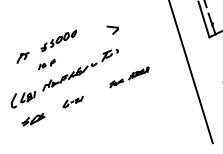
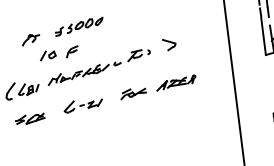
part: (112, 29) -> (168, 44), moved
part: (46, 64) -> (58, 53), size x1.67
part: (129, 77) -> (158, 87), size x1.43
part: (72, 101) -> (82, 104), size x1.43

